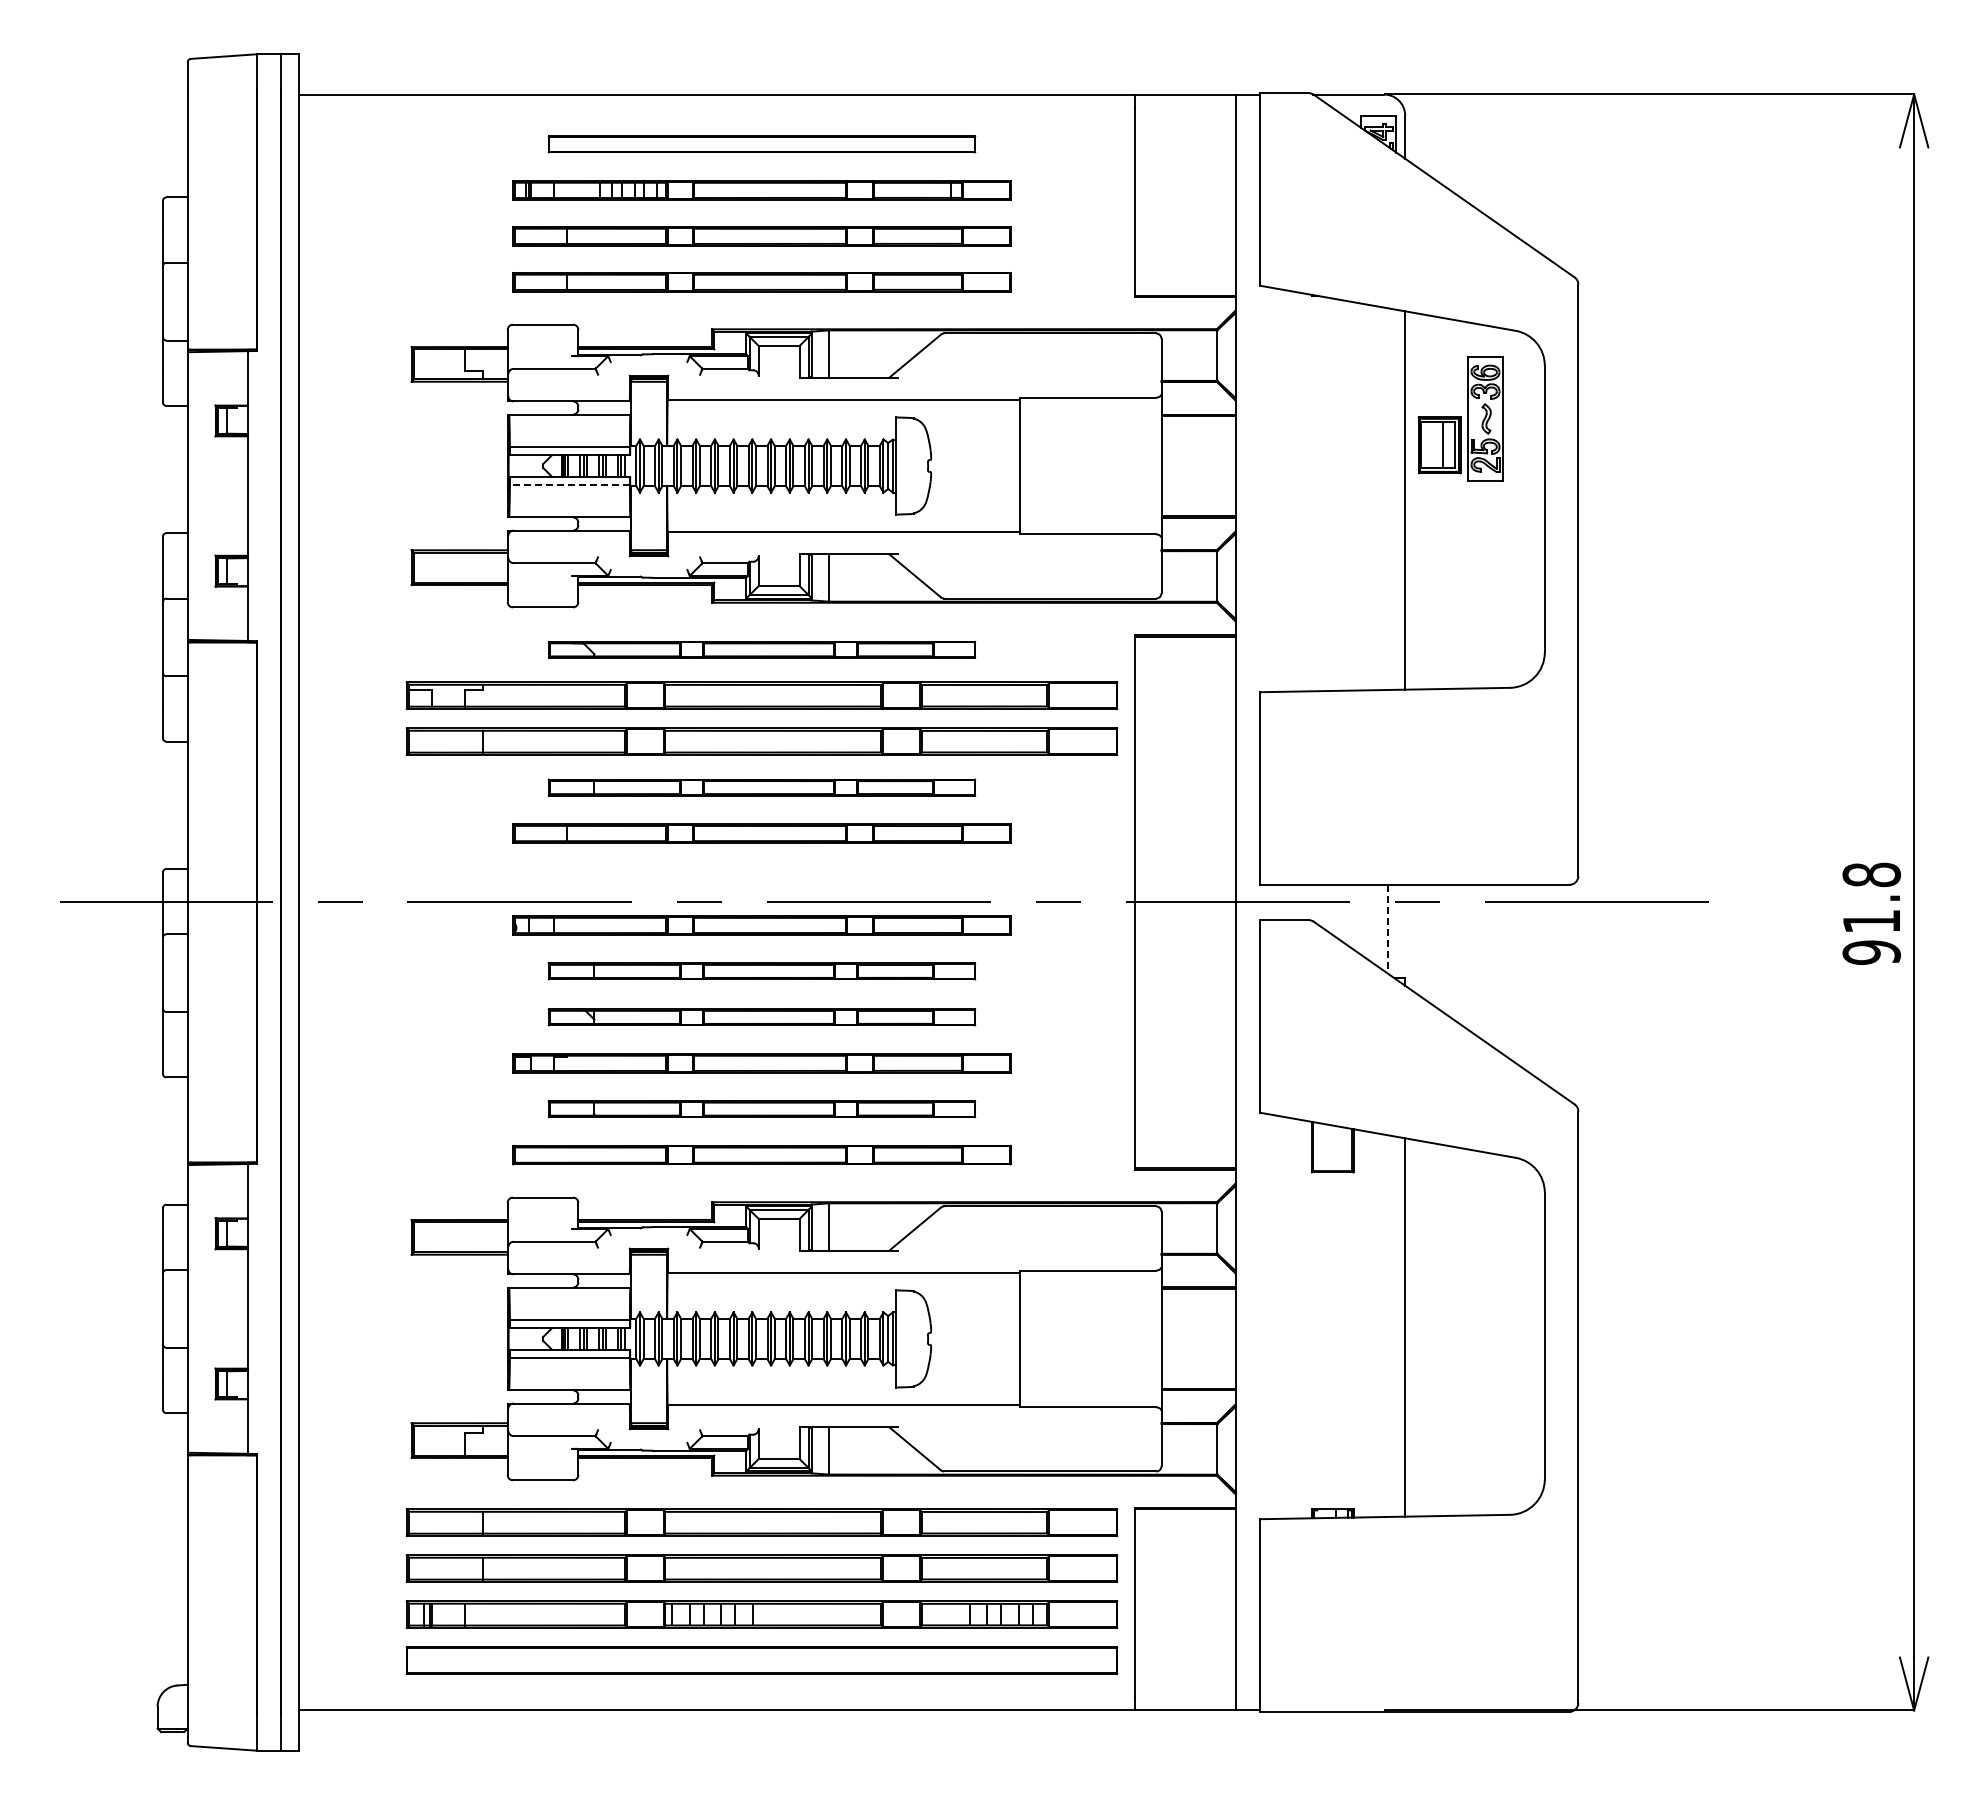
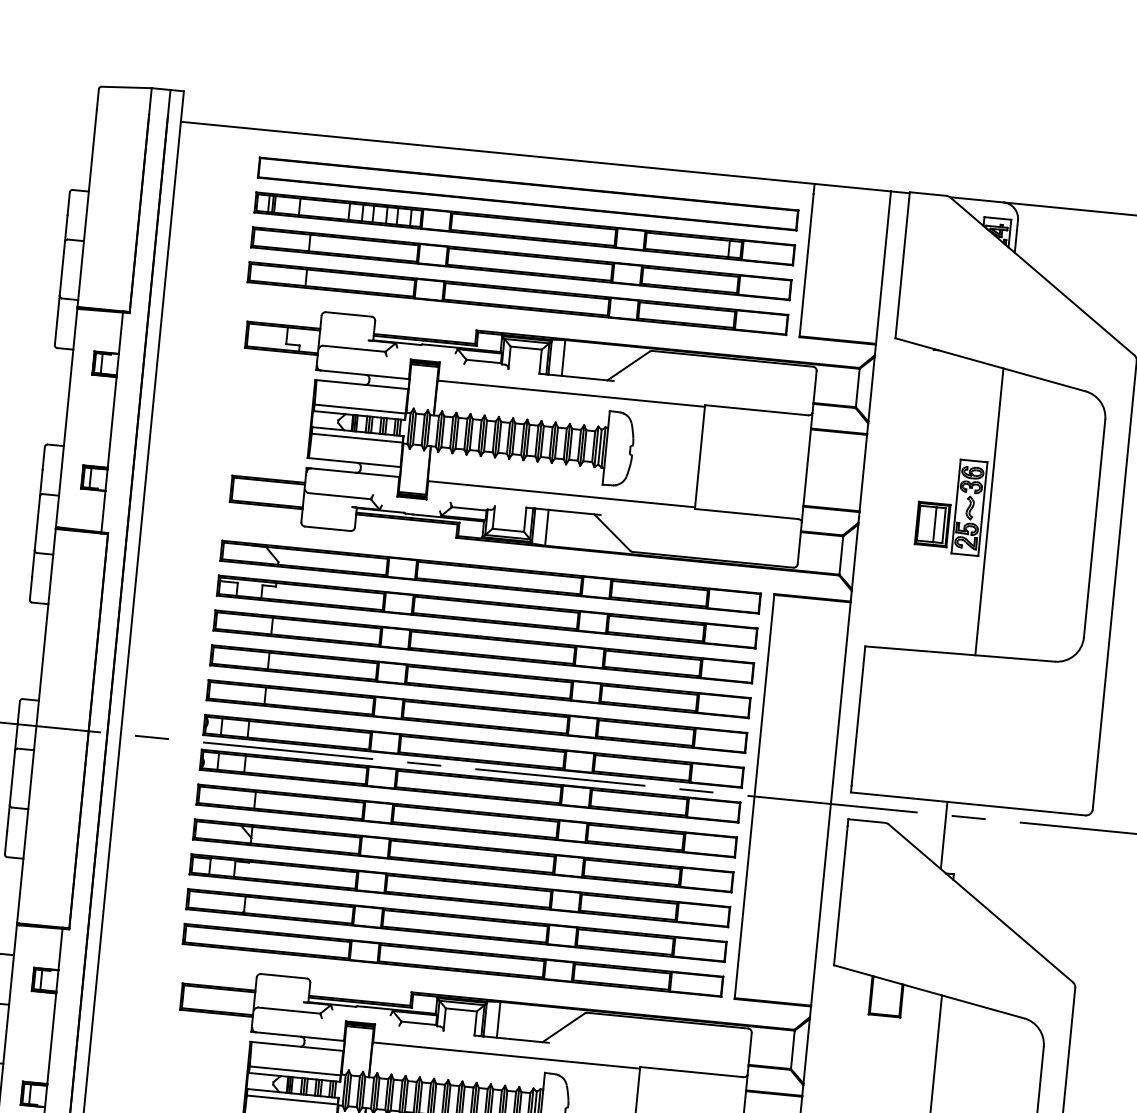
part: (761, 144) -> (527, 194), size x1.67
part: (761, 190) -> (524, 228), size x1.43
part: (761, 236) -> (520, 263), size x1.43
part: (761, 282) -> (517, 298), size x1.43
part: (1460, 418) -> (950, 505), moved
line: (569, 485) -> (356, 438), dashed -> solid
part: (761, 649) -> (490, 576), size x1.67
part: (761, 787) -> (480, 681), size x1.67
part: (761, 833) -> (476, 716), size x1.43
part: (761, 879) -> (473, 751), added
part: (761, 925) -> (469, 786), size x1.43
line: (1387, 929) -> (944, 835), dashed -> solid
part: (761, 971) -> (466, 821), size x1.67
part: (761, 1017) -> (462, 855), size x1.67
part: (761, 1063) -> (459, 890), size x1.43
part: (761, 1108) -> (456, 924), size x1.67
part: (761, 1154) -> (452, 959), size x1.43

